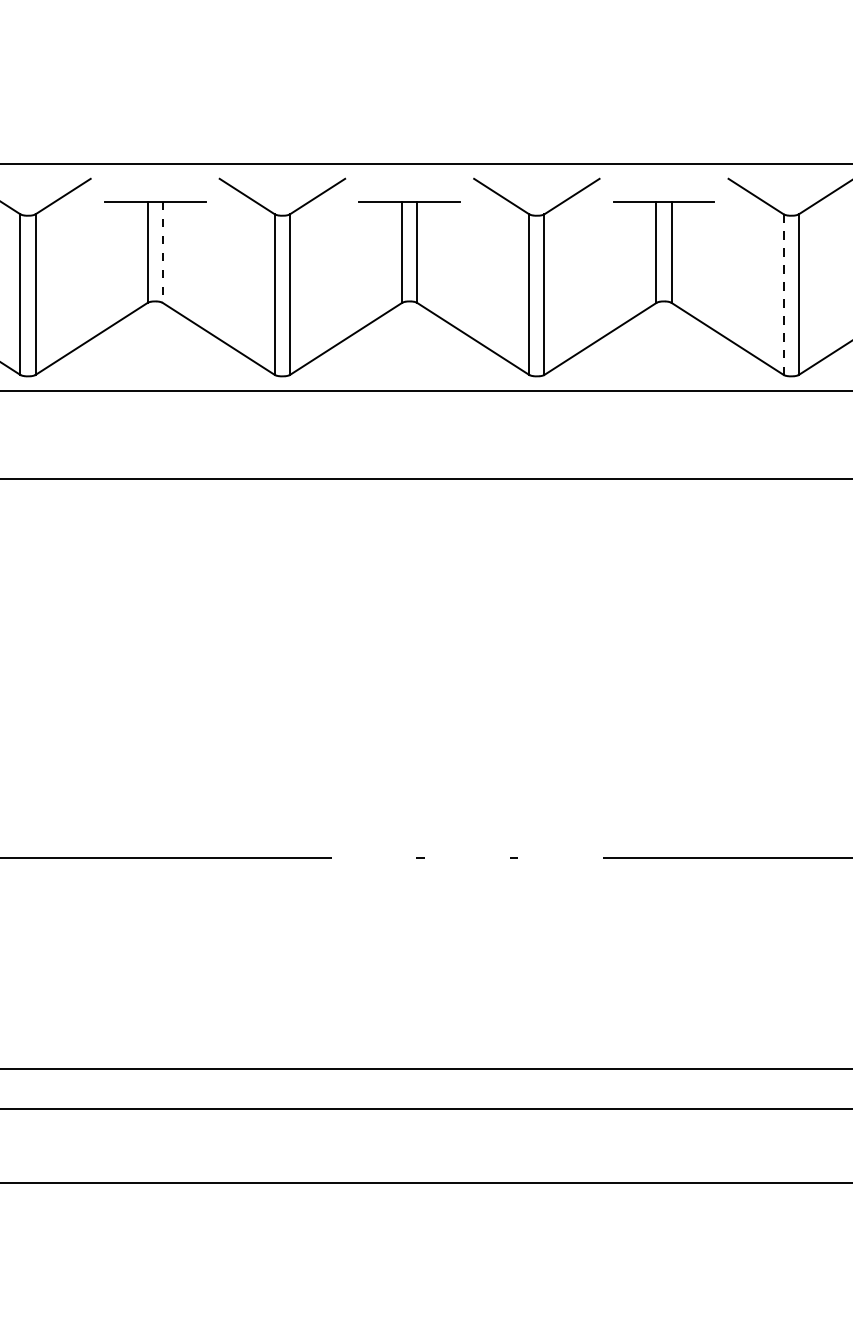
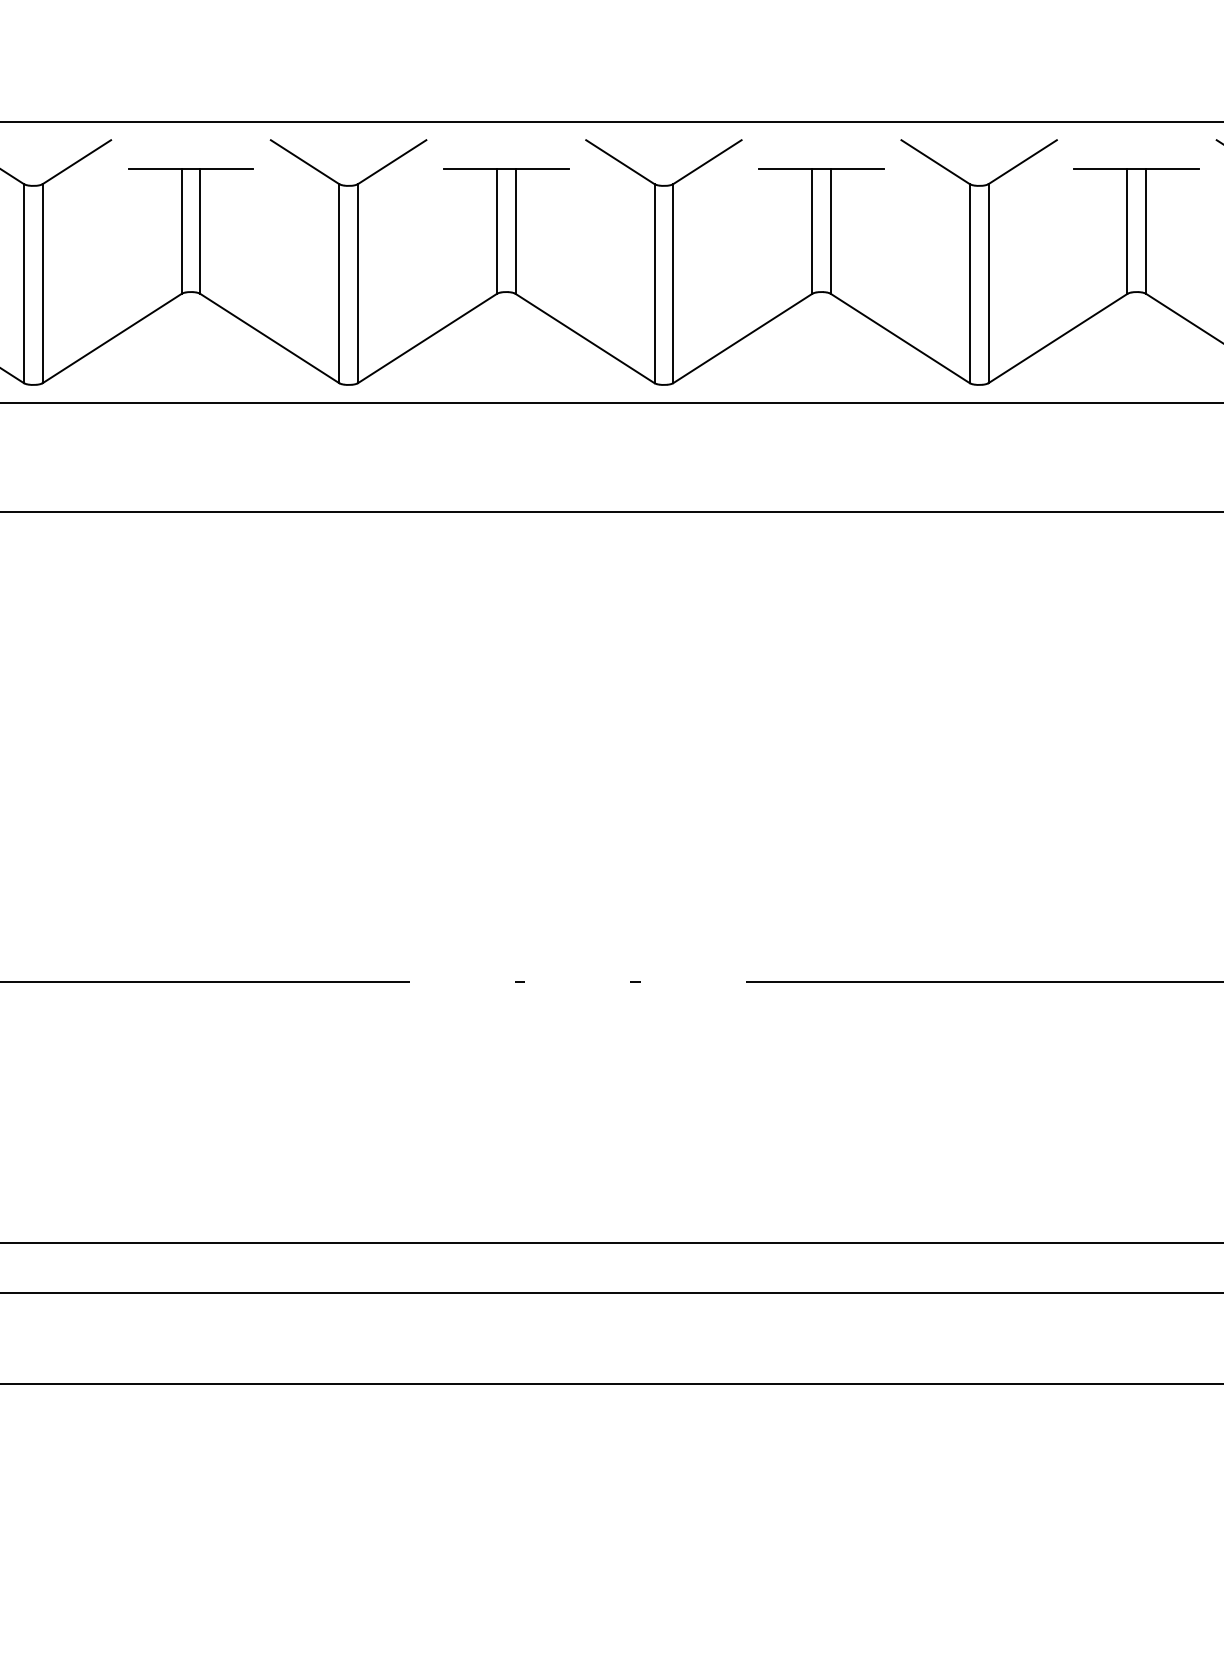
line: (162, 252) -> (200, 231), dashed -> solid
line: (783, 294) -> (969, 283), dashed -> solid

